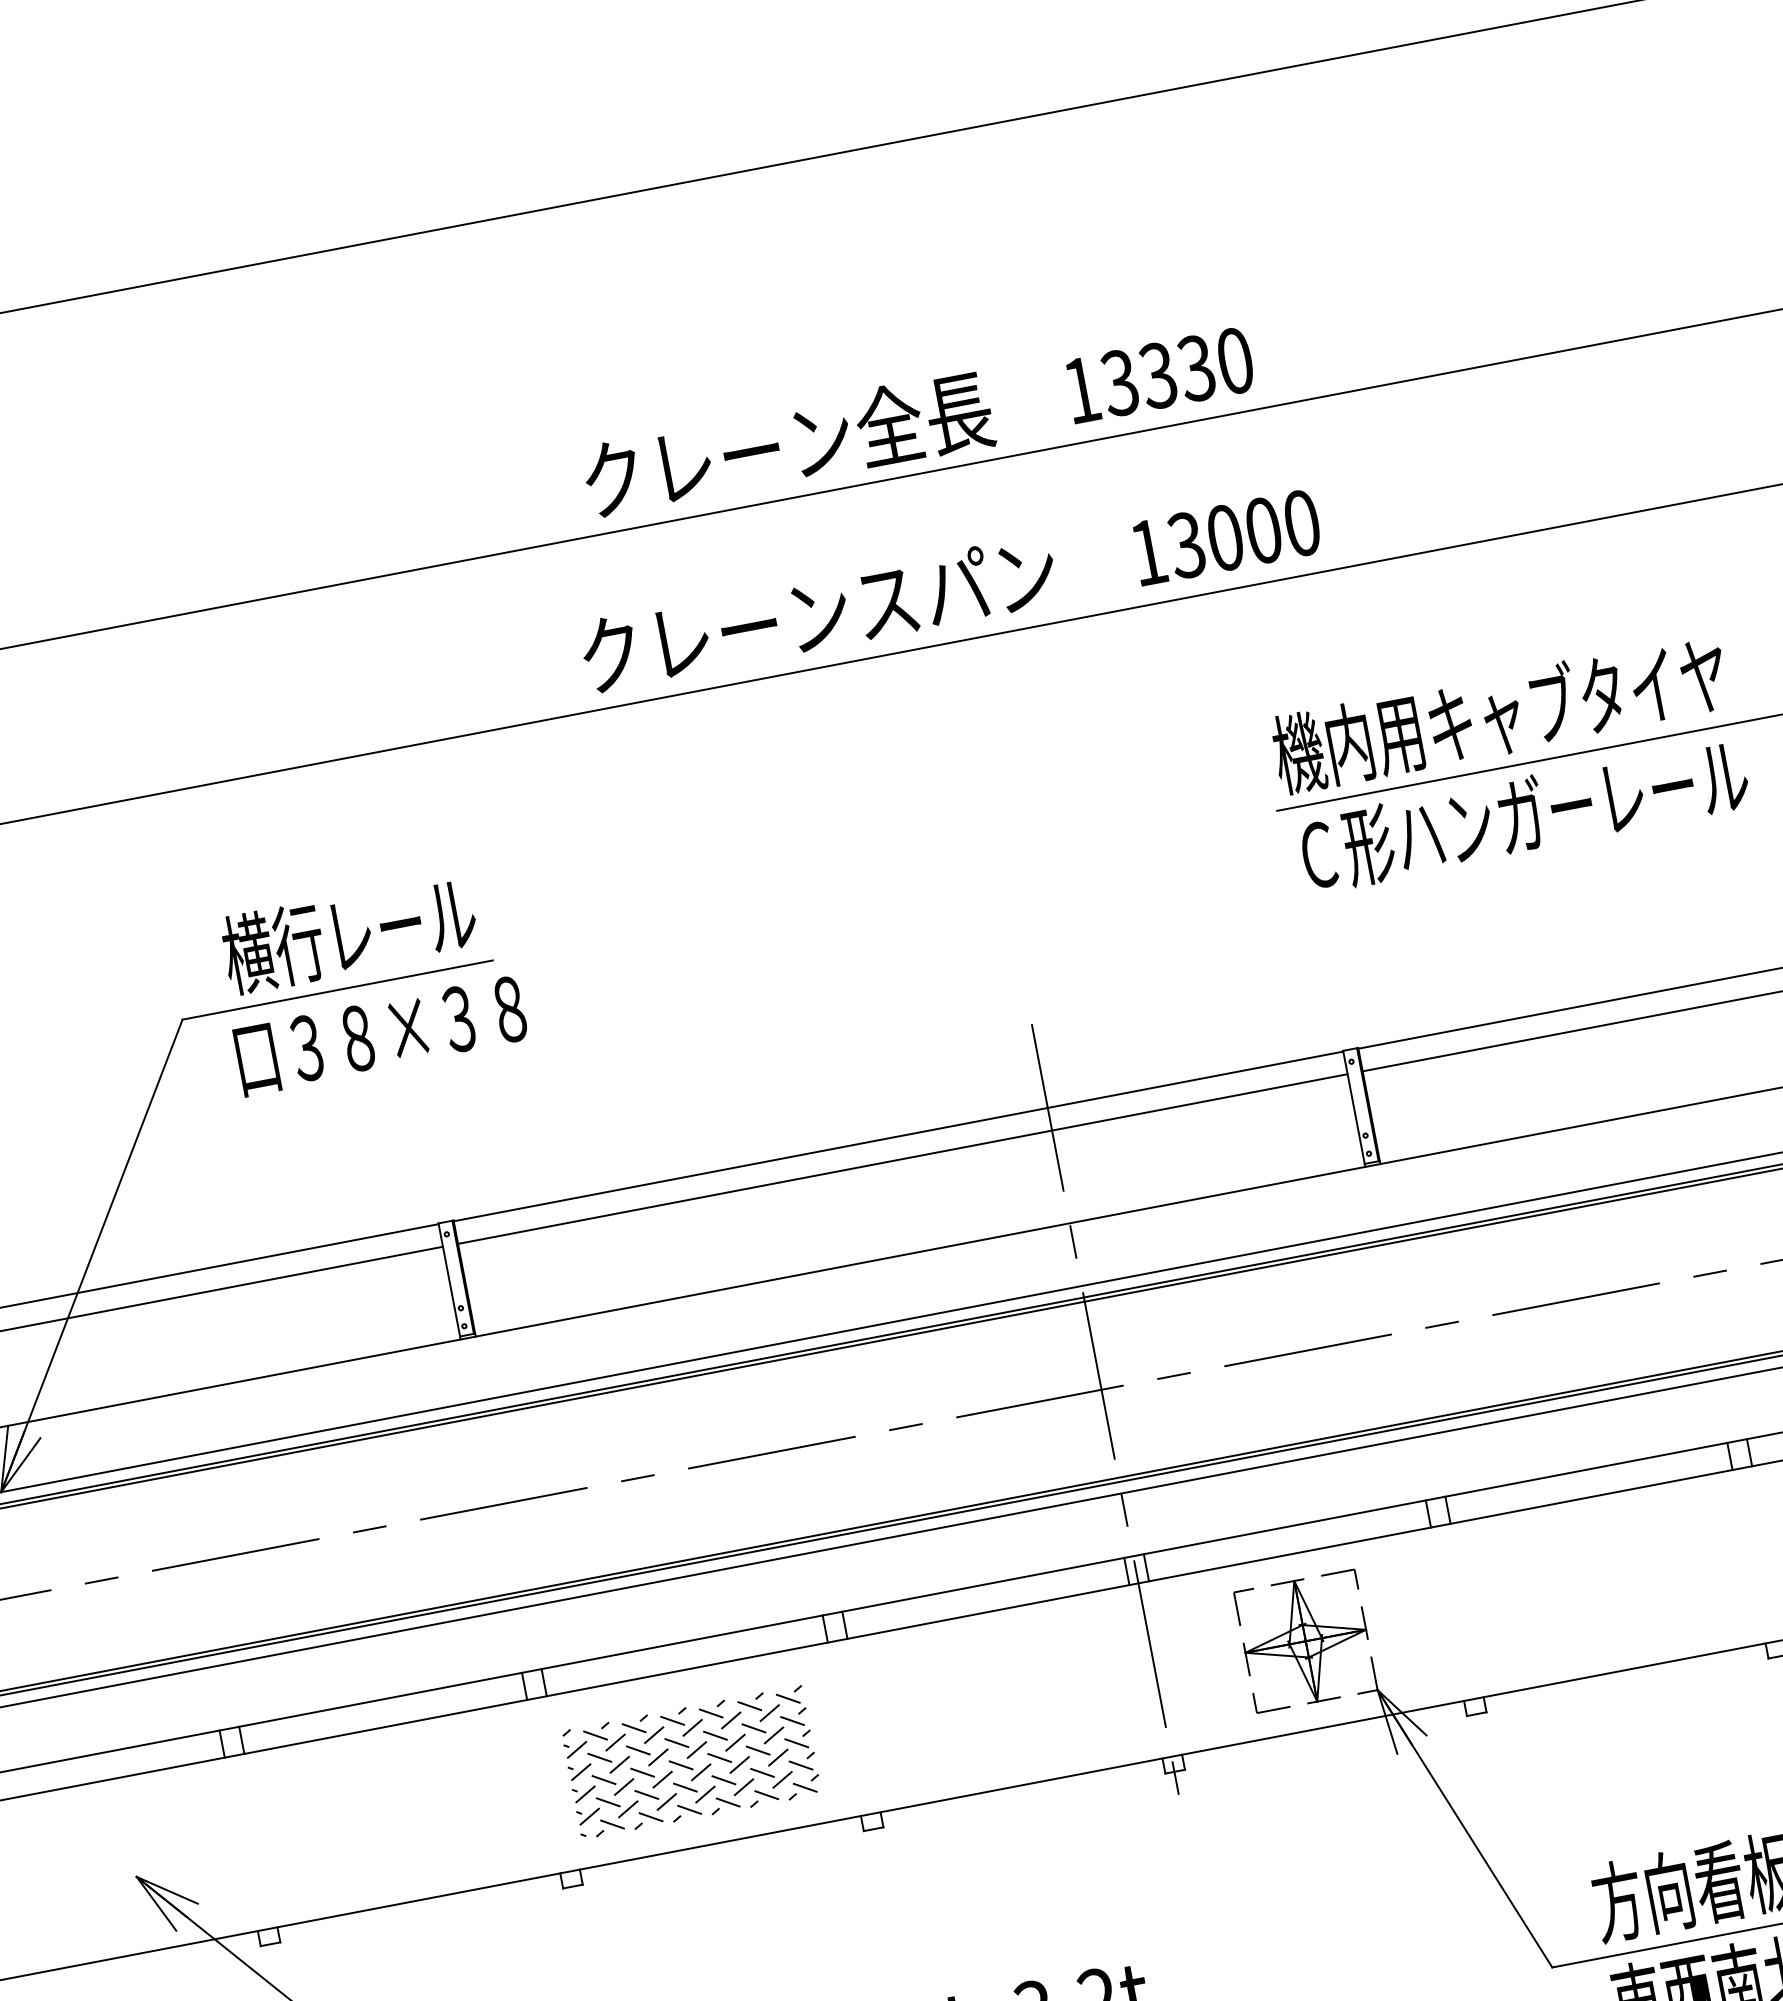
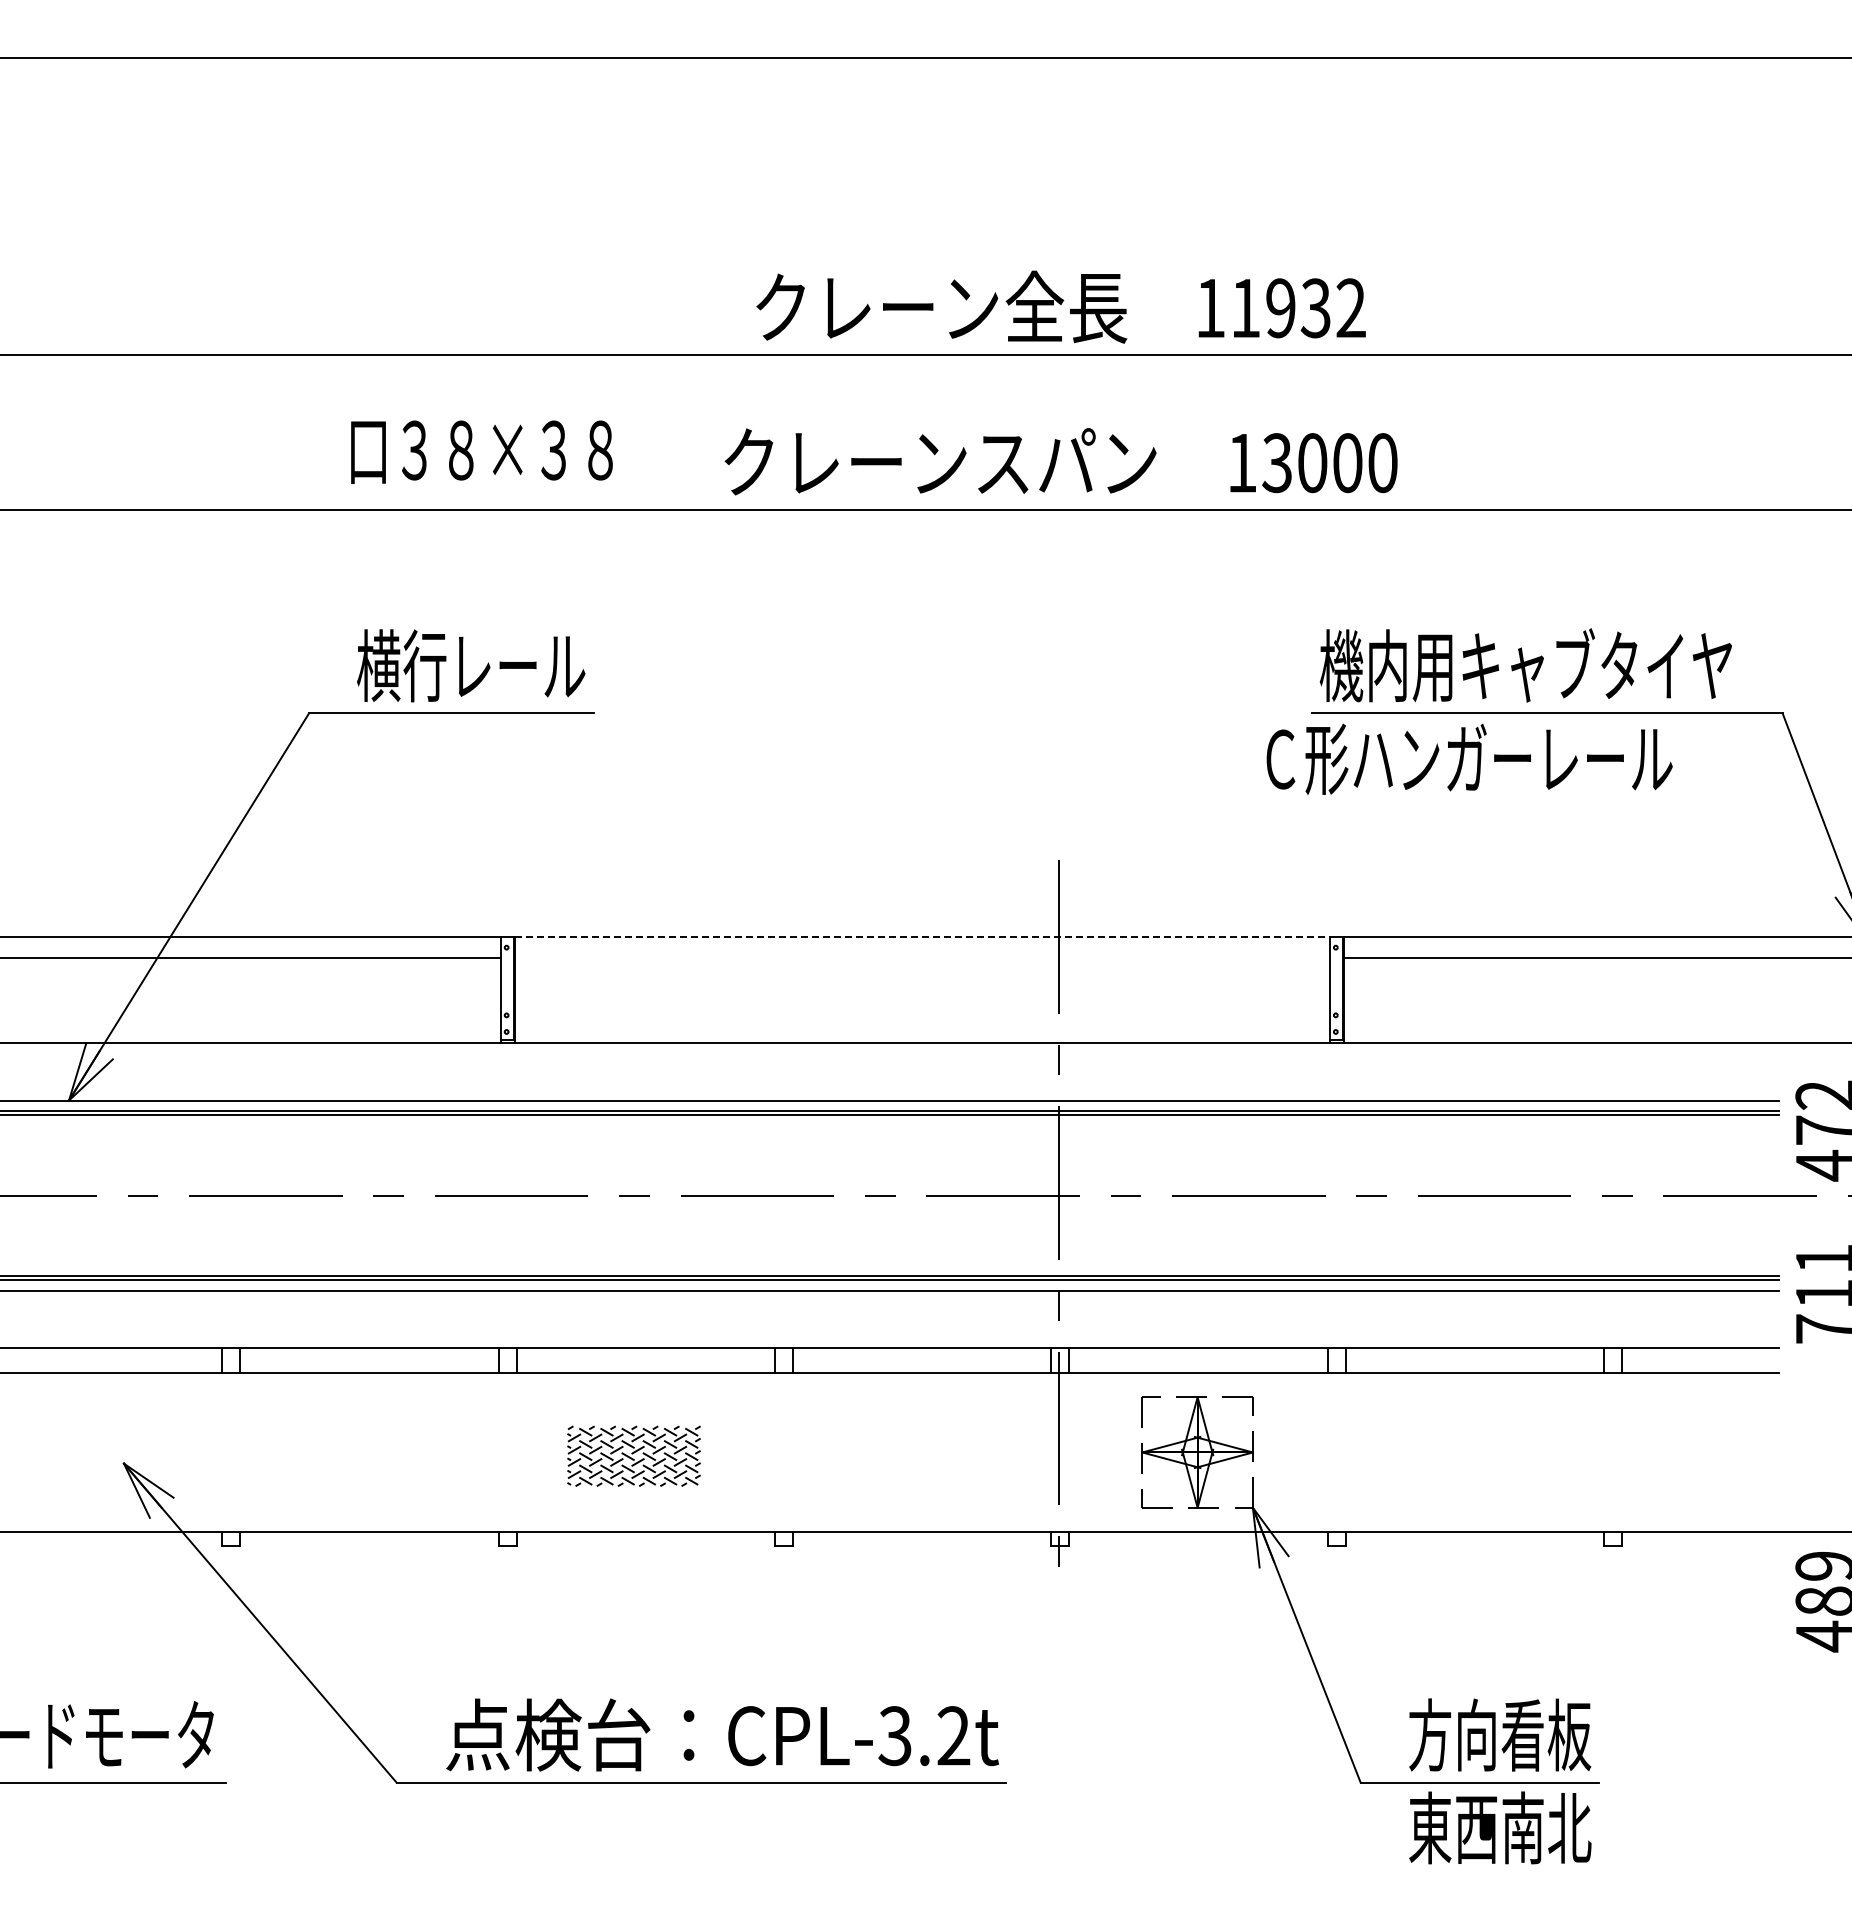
text: (1176, 372) -> (1297, 308), 13330 -> 11932
text: (1524, 814) -> (1469, 758), moved
text: (380, 1035) -> (481, 451), moved
line: (898, 1136) -> (922, 937), solid -> dashed
line: (902, 1159) -> (922, 958), removed
part: (691, 1763) -> (633, 1456), size x0.6

